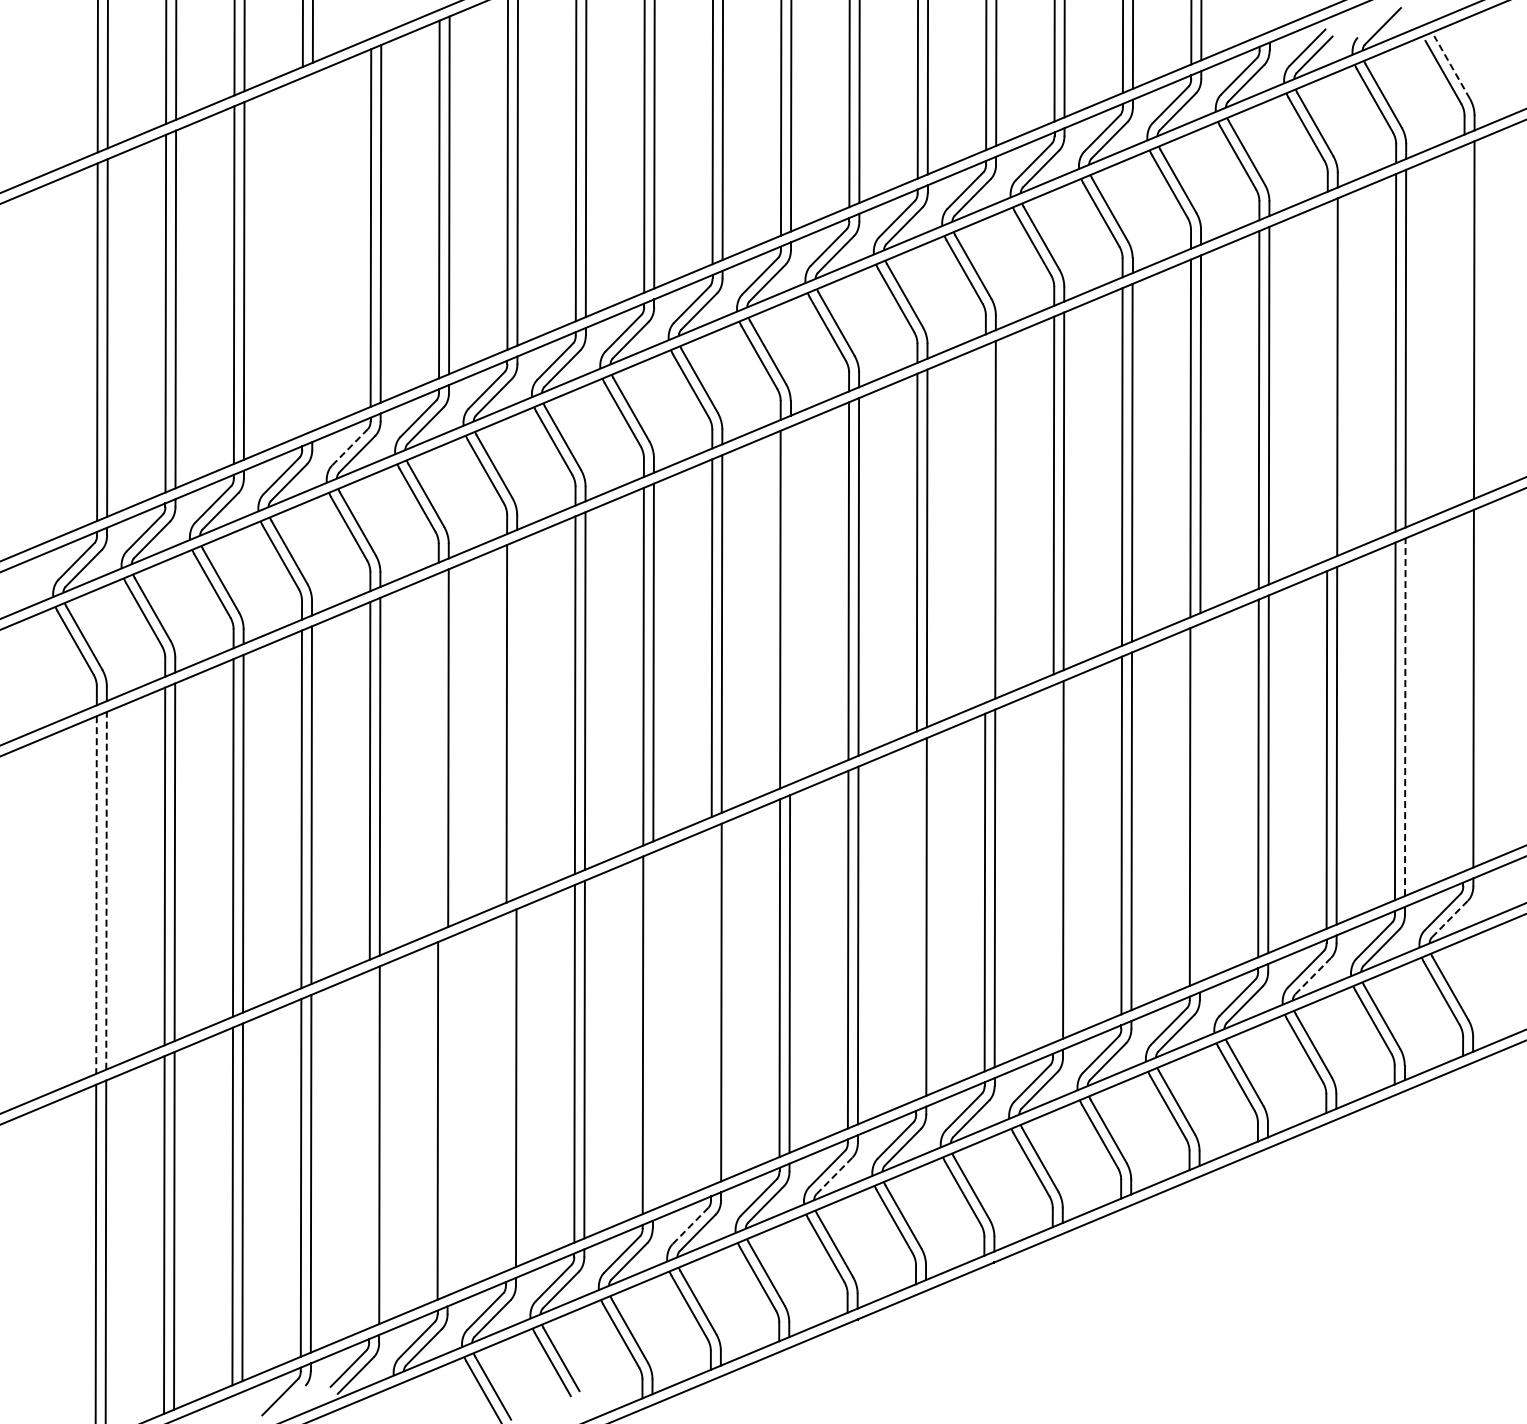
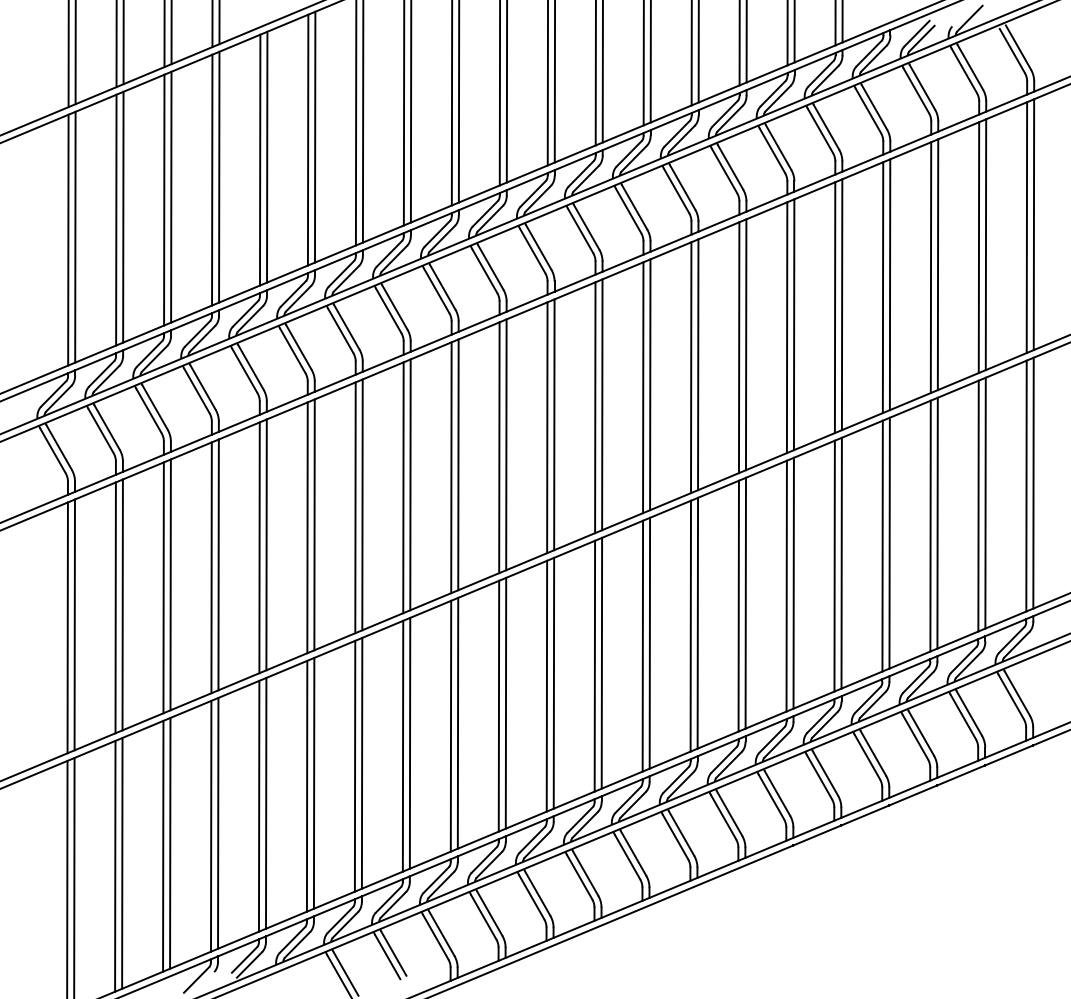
line: (1451, 66) -> (1017, 46), dashed -> solid
line: (312, 252) -> (219, 177), added
line: (302, 256) -> (212, 180), added
line: (1463, 324) -> (1026, 227), added
line: (1327, 381) -> (931, 267), added
line: (350, 447) -> (245, 314), dashed -> solid
line: (985, 523) -> (691, 367), added
line: (790, 605) -> (554, 424), added
line: (1463, 692) -> (1026, 485), added
line: (1405, 717) -> (985, 503), dashed -> solid
line: (516, 719) -> (362, 504), added
line: (438, 752) -> (307, 527), added
line: (1199, 802) -> (841, 562), added
line: (1053, 863) -> (738, 605), added
line: (106, 890) -> (74, 624), dashed -> solid
line: (96, 895) -> (67, 628), dashed -> solid
line: (1449, 919) -> (1016, 645), dashed -> solid
line: (916, 921) -> (642, 646), added
line: (1313, 976) -> (921, 684), dashed -> solid
line: (711, 1006) -> (499, 706), added
line: (652, 1030) -> (457, 722), added
line: (505, 1092) -> (354, 766), added
line: (447, 1116) -> (313, 783), added
line: (369, 1149) -> (259, 806), added
line: (834, 1175) -> (585, 824), dashed -> solid
line: (690, 1225) -> (484, 859), dashed -> solid

